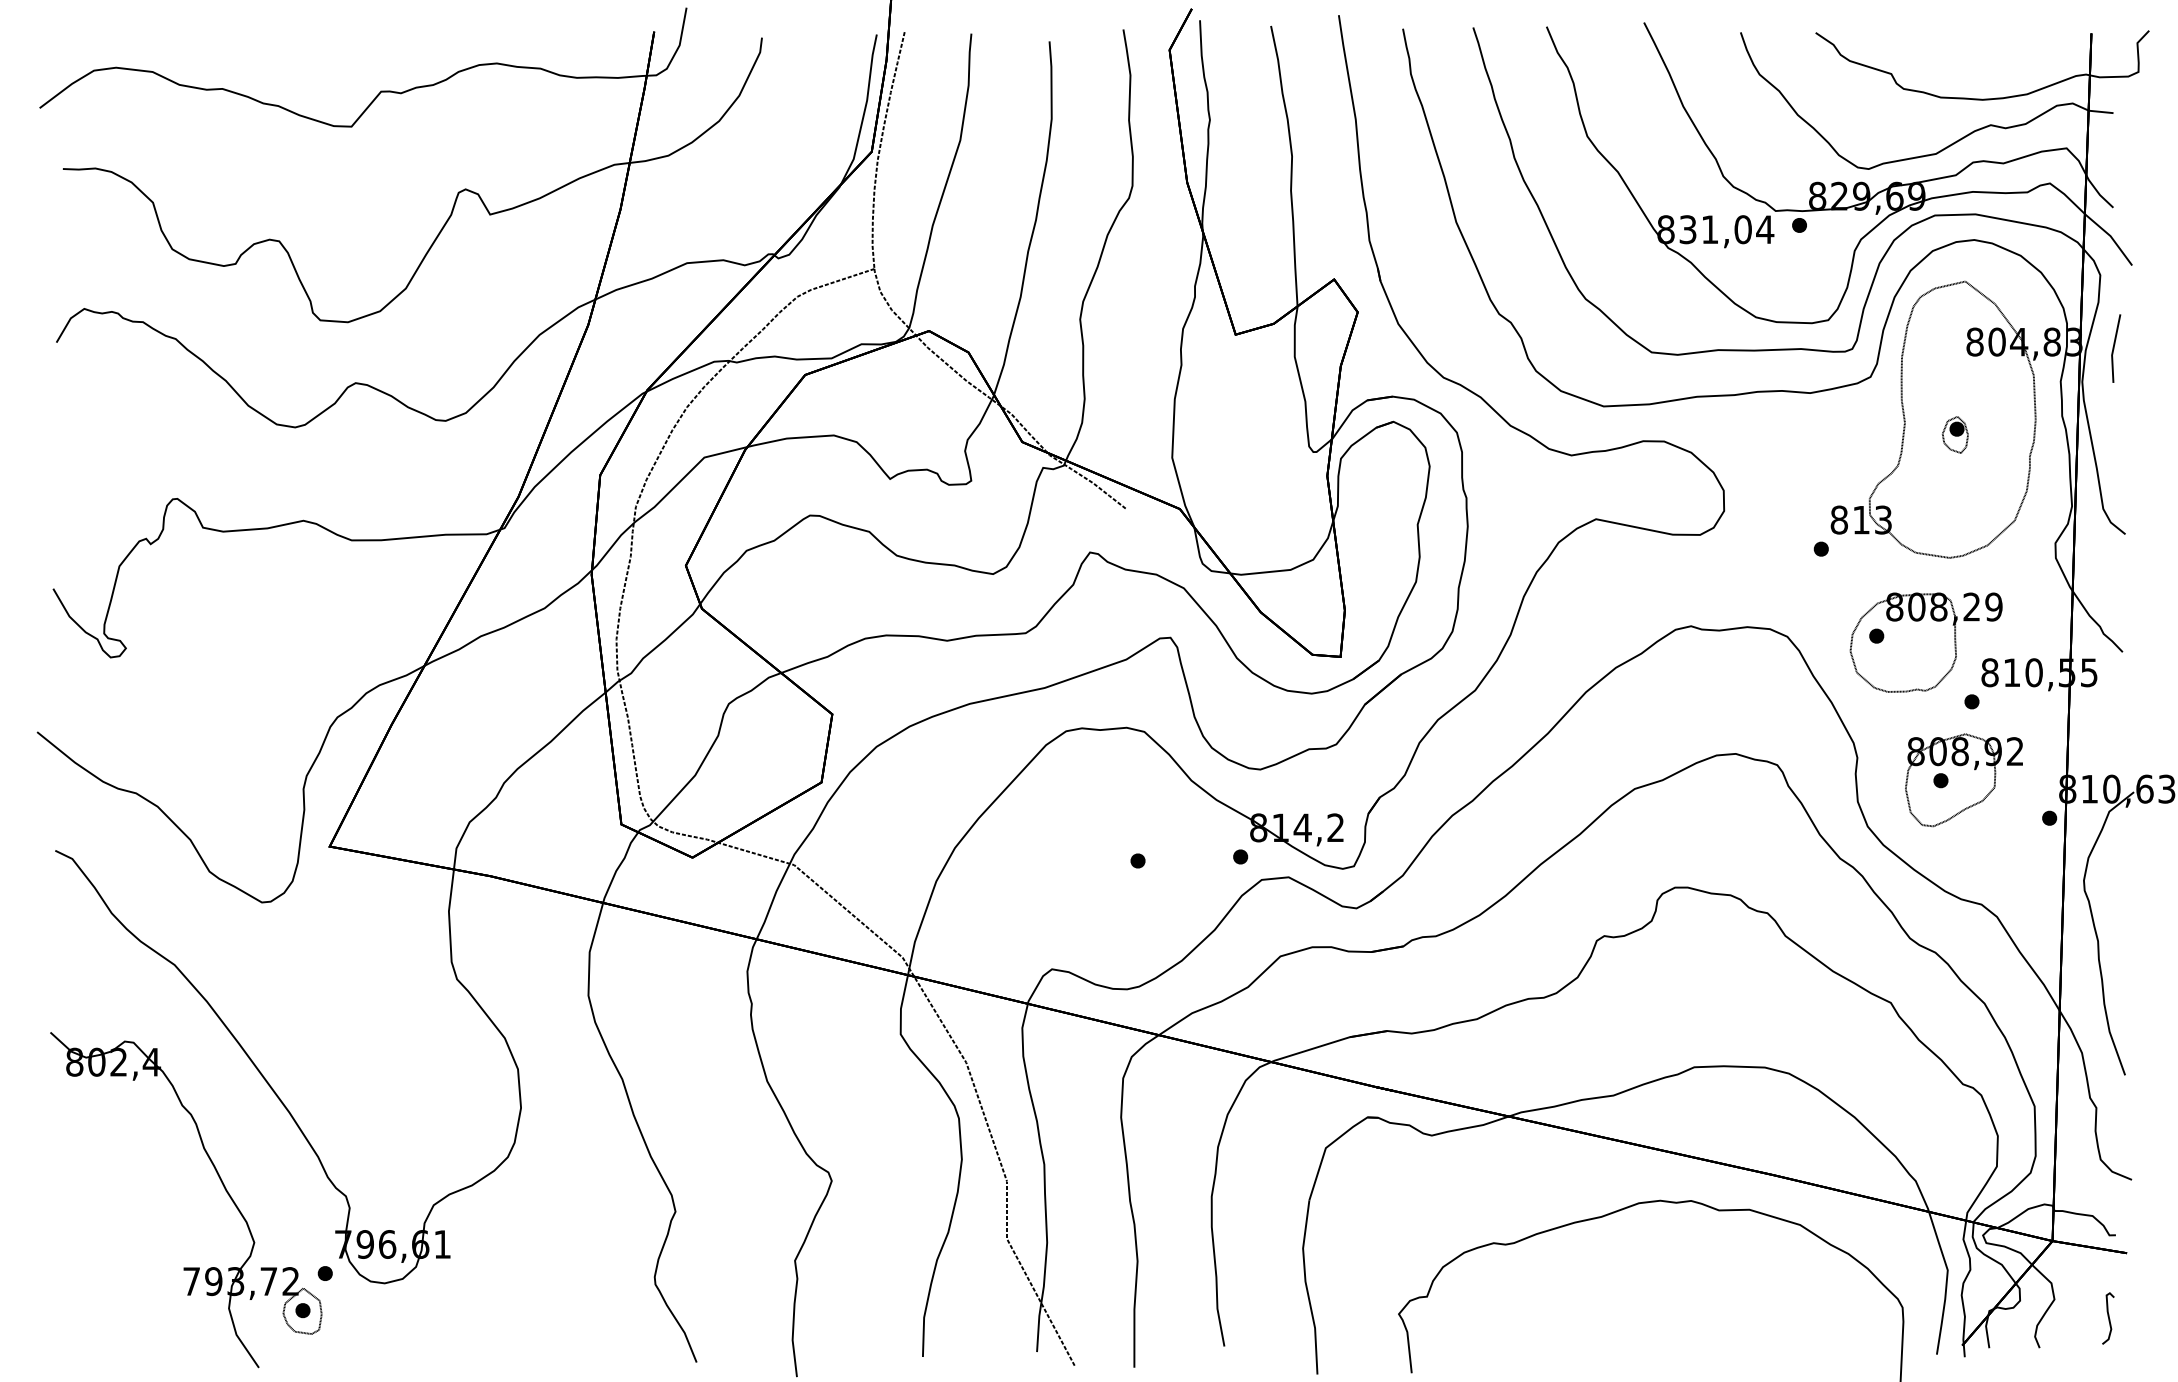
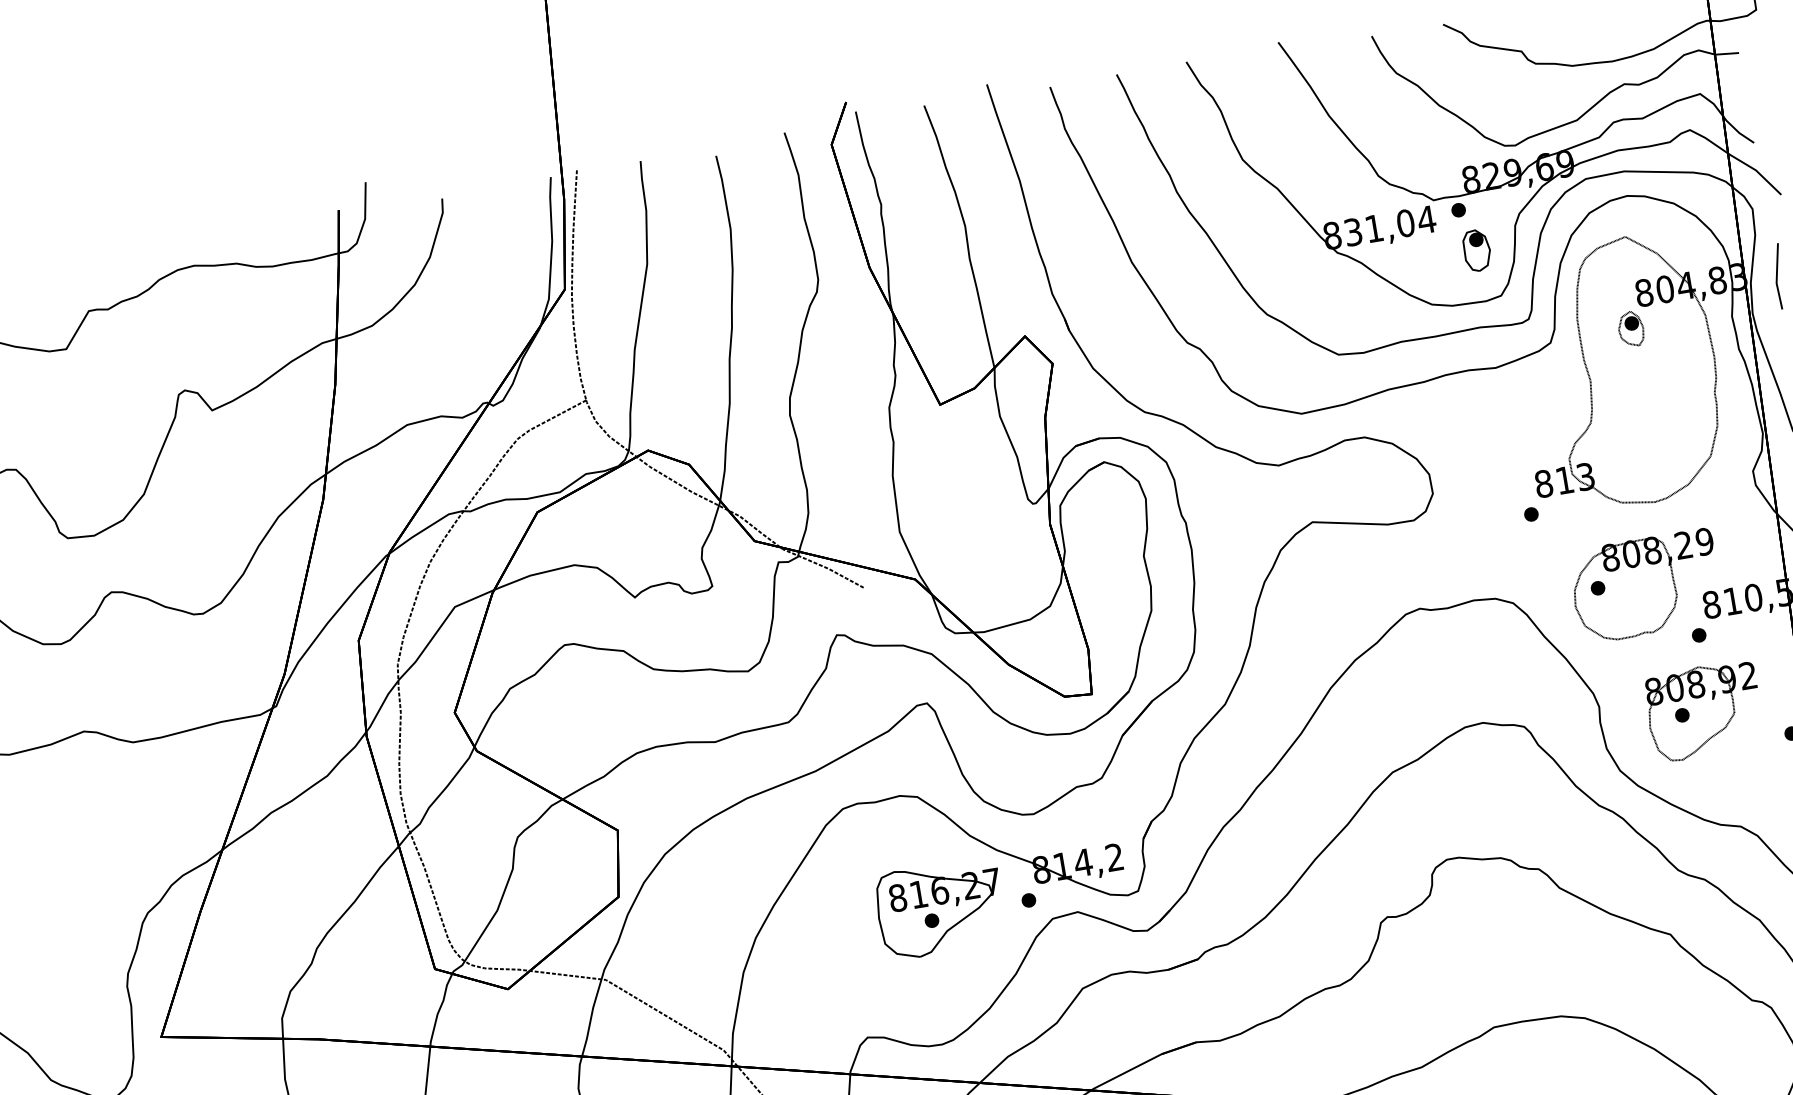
part: (1811, 269) -> (1477, 250), added
part: (1954, 434) -> (1630, 328), moved
part: (1148, 849) -> (940, 908), added

